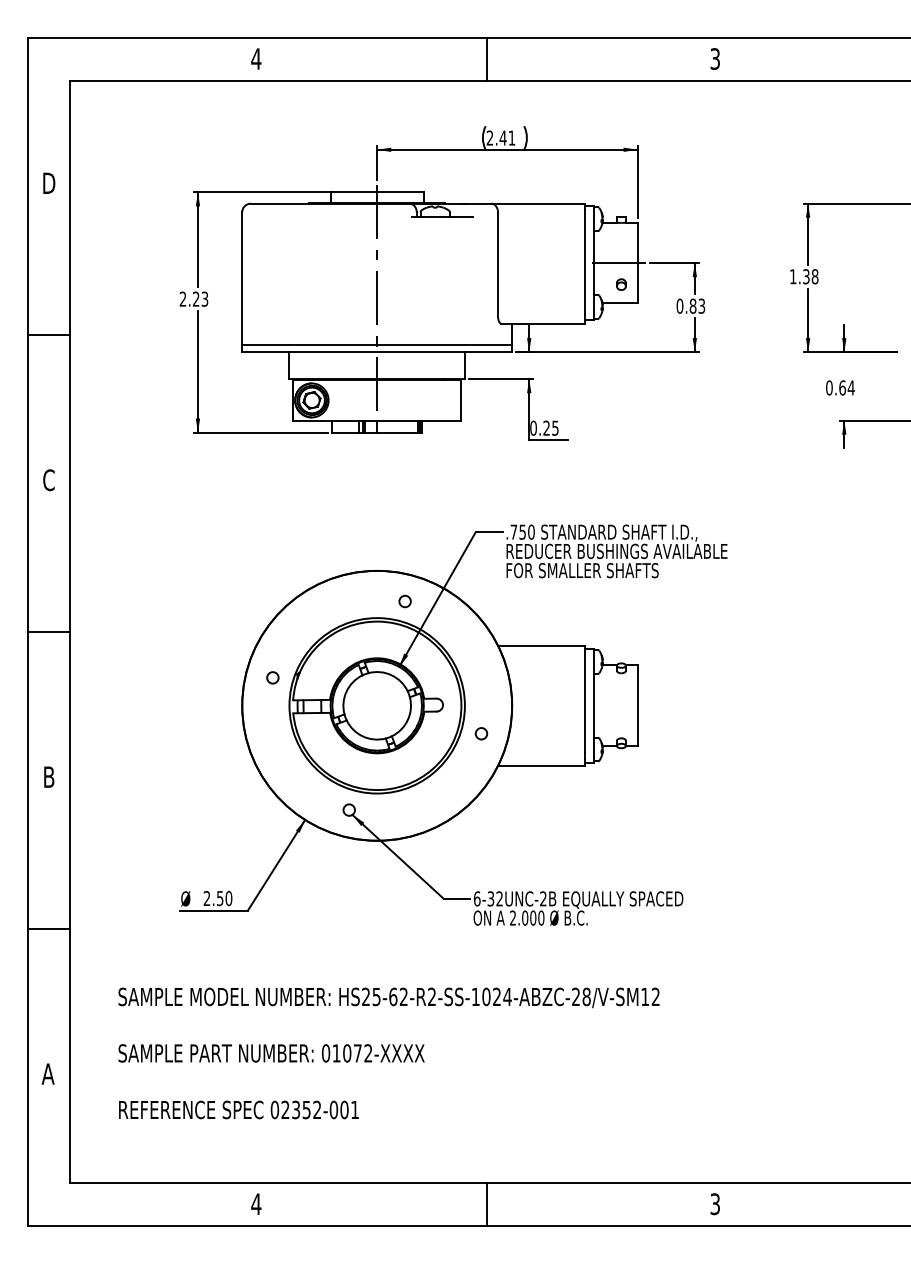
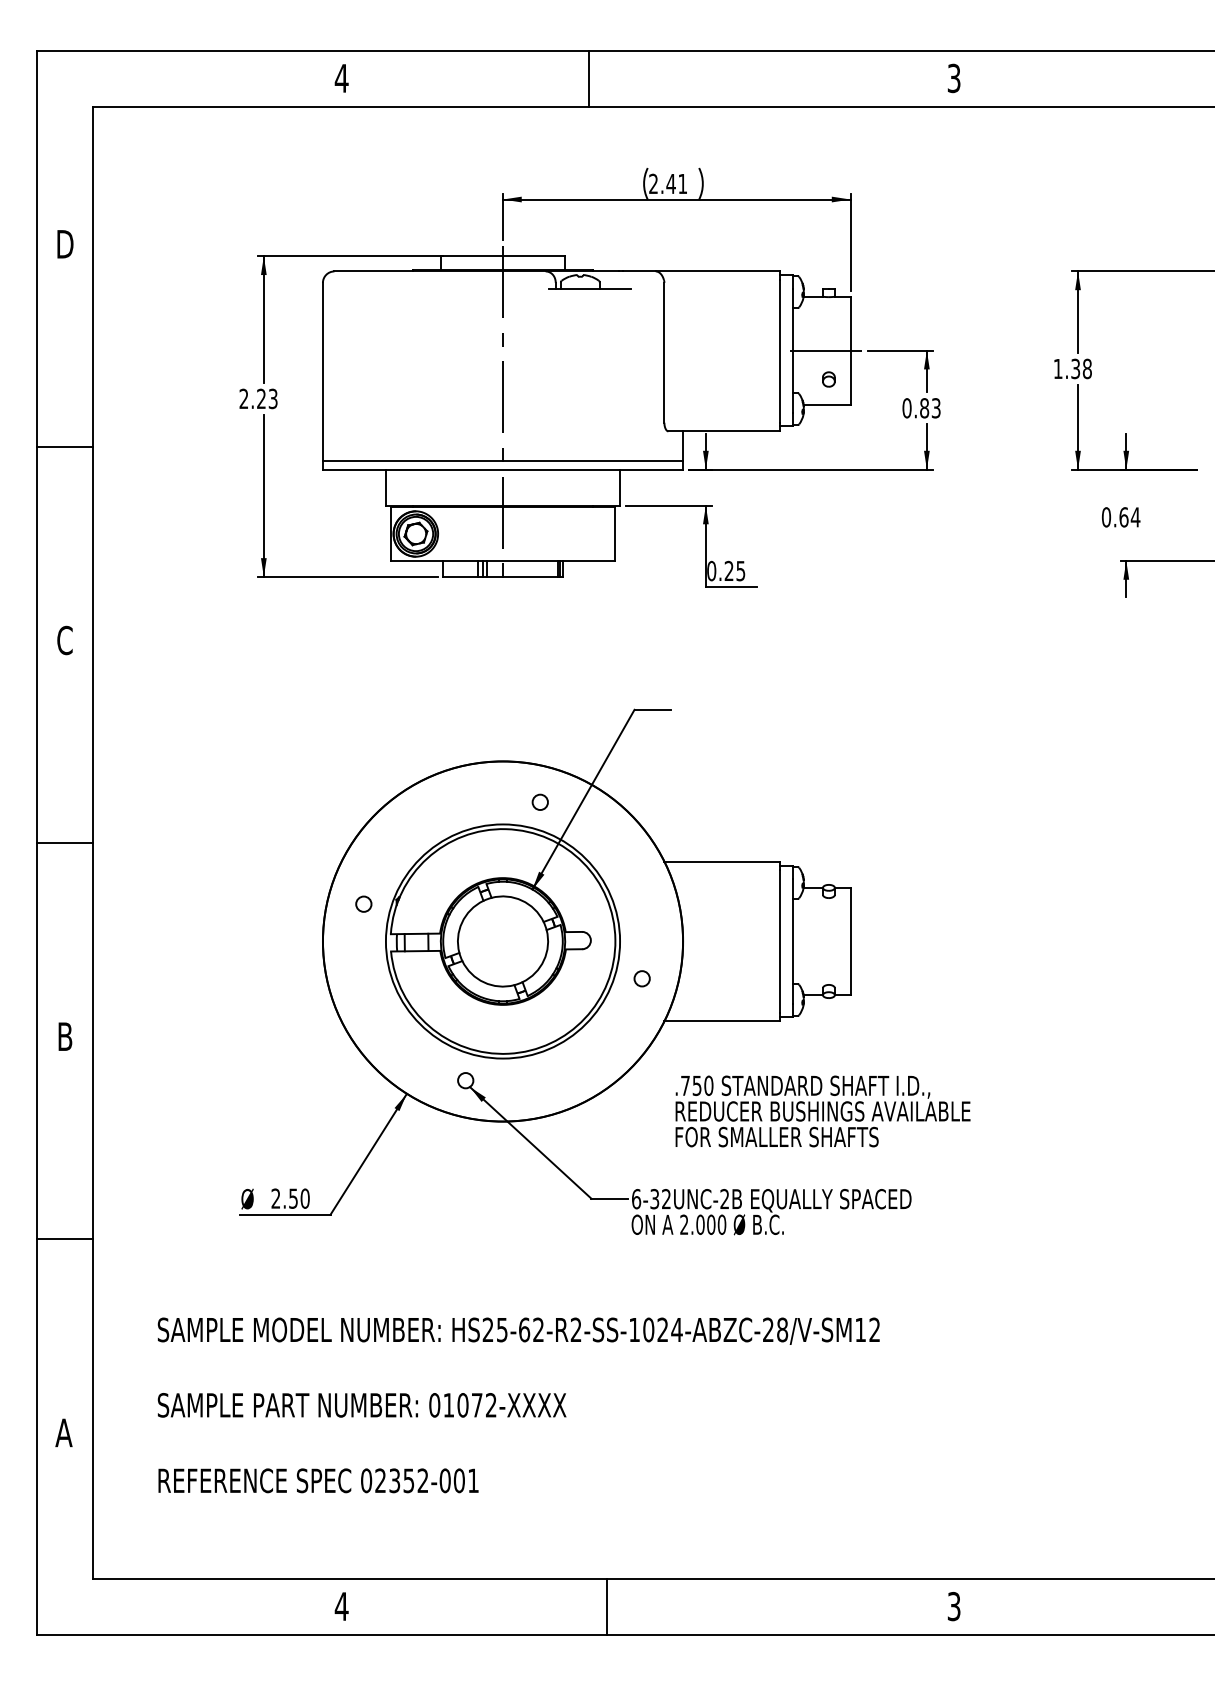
line: (486, 59) -> (588, 78), moved
text: (616, 551) -> (822, 1111), moved
line: (486, 1204) -> (606, 1606), moved

